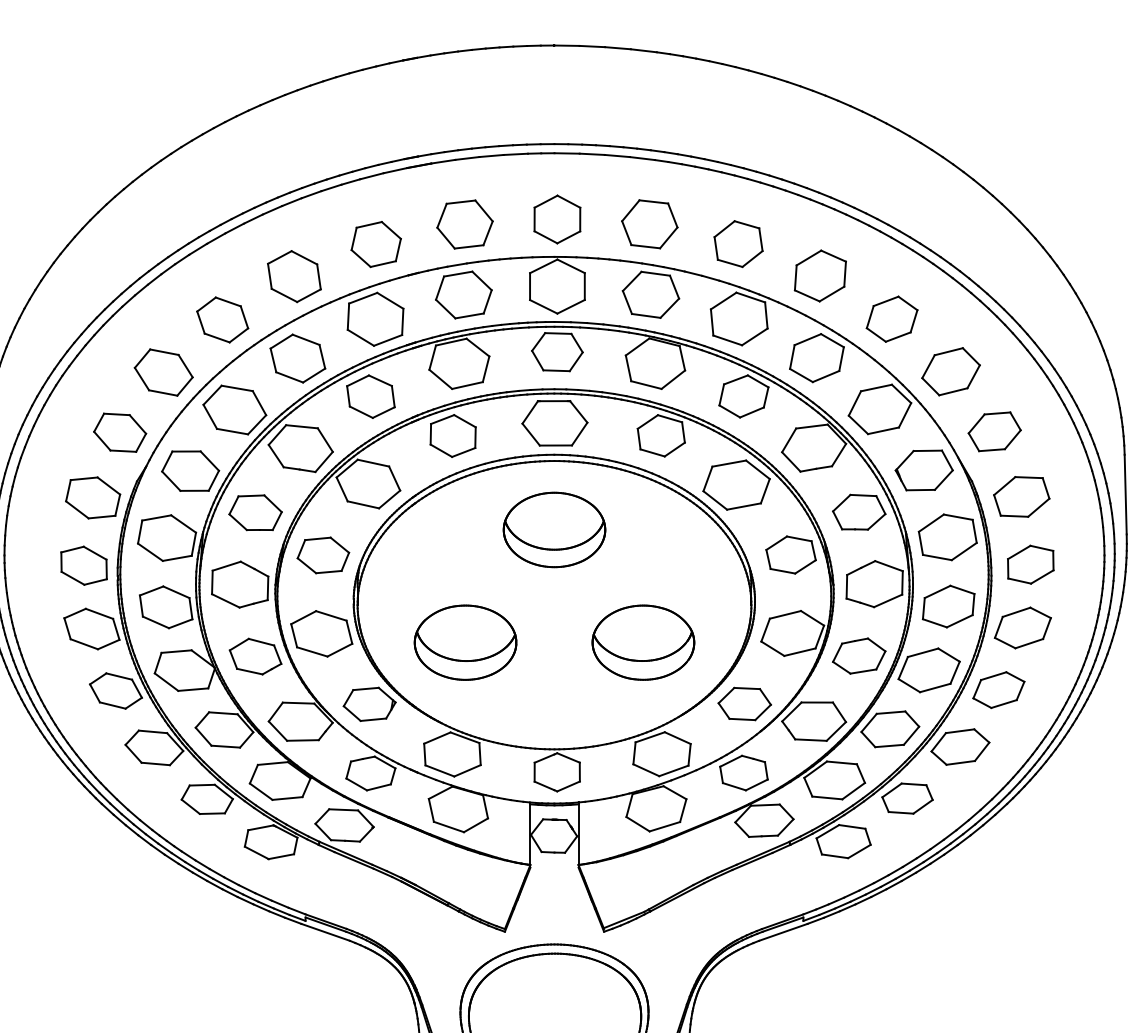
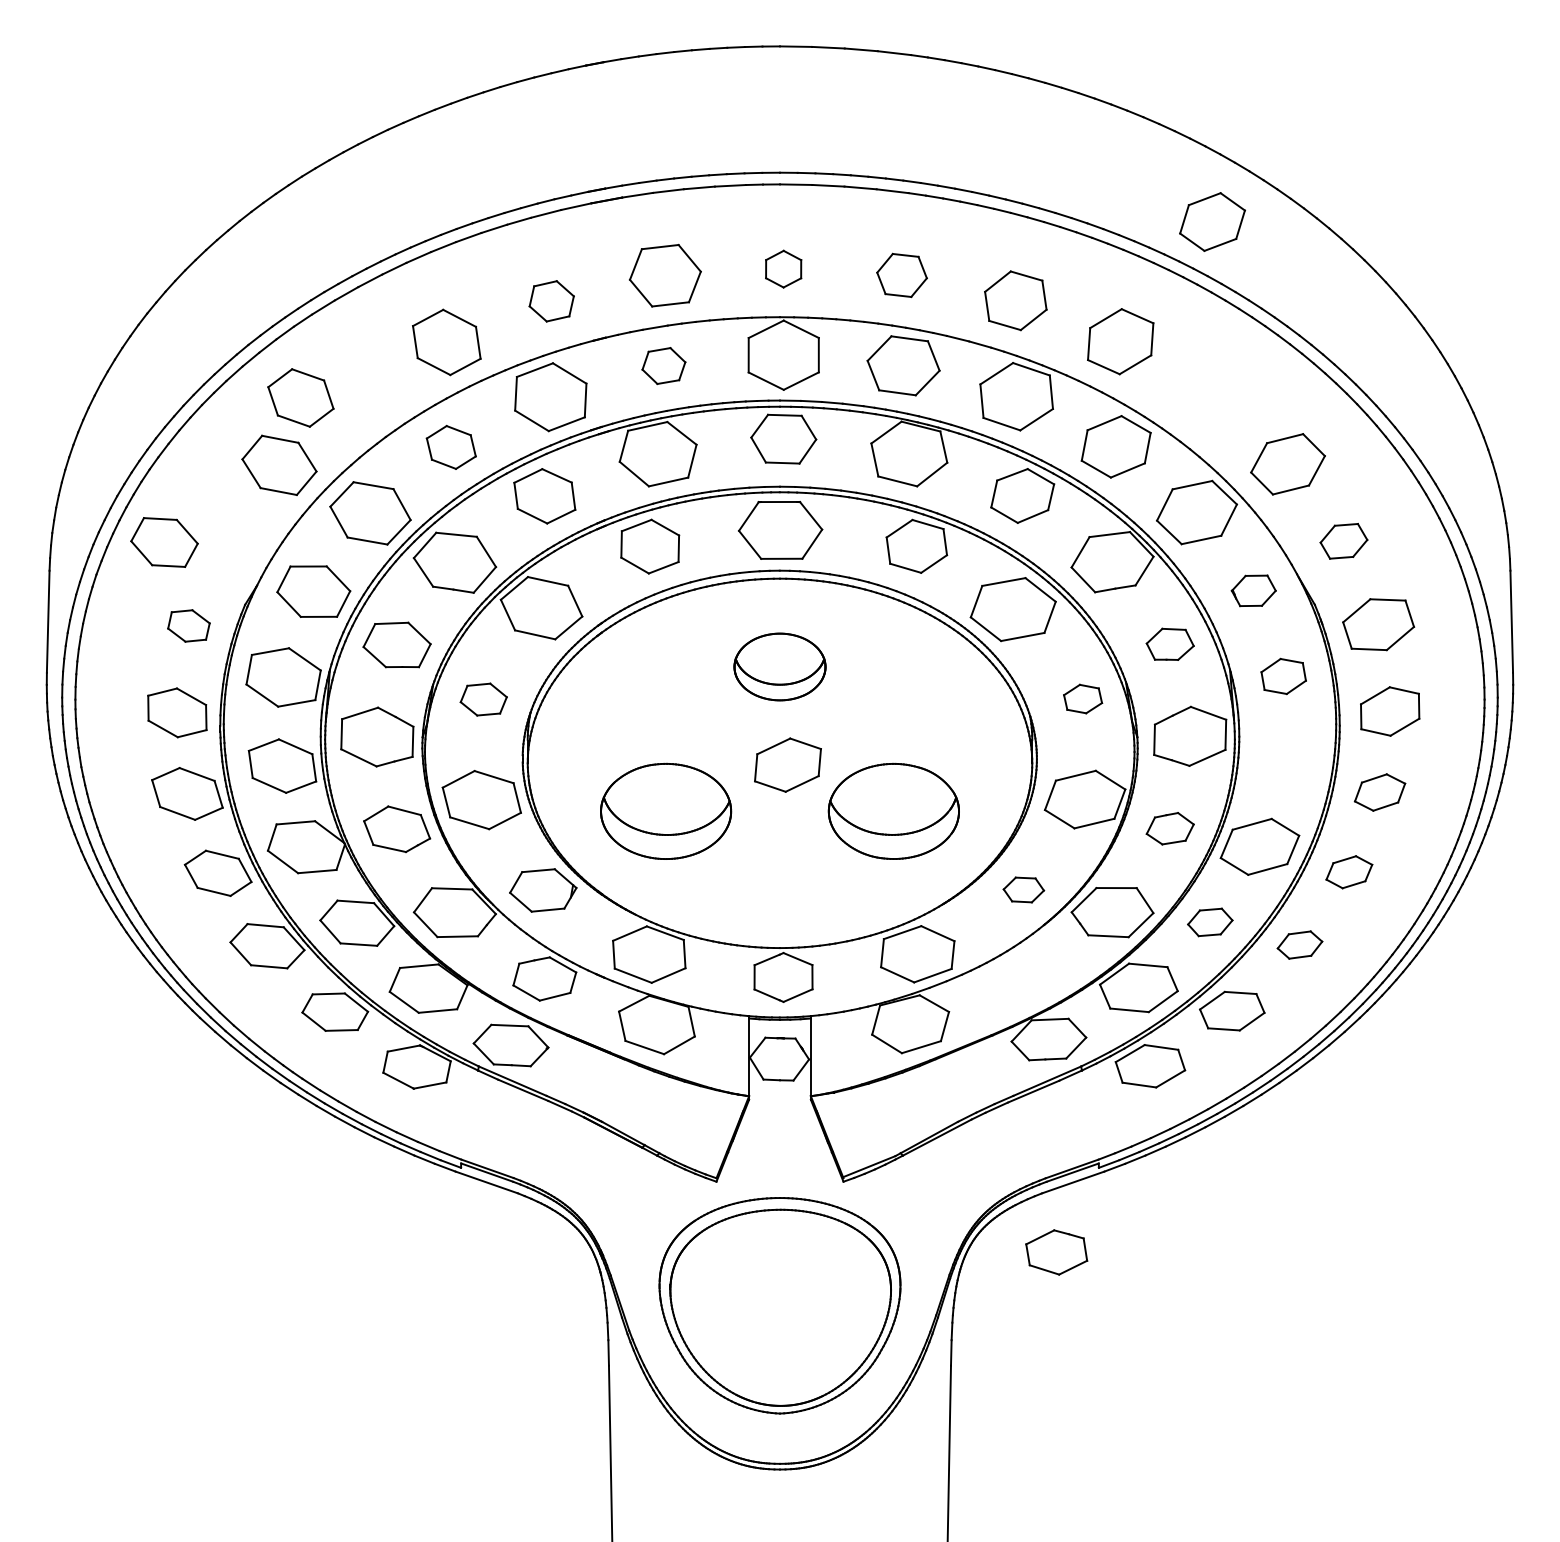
part: (557, 218) -> (783, 268), size x0.6
part: (649, 224) -> (901, 275), size x0.7
part: (376, 244) -> (551, 301), size x0.7
part: (463, 294) -> (663, 365), size x0.6
part: (892, 318) -> (1212, 221), moved
part: (222, 319) -> (300, 397), moved
part: (298, 358) -> (451, 447), size x0.7
part: (994, 431) -> (1343, 541), size x0.7
part: (120, 432) -> (164, 542), moved
part: (924, 470) -> (1253, 590), size x0.6
part: (92, 497) -> (188, 625), size x0.6
part: (858, 512) -> (1169, 644), size x0.7
part: (554, 529) -> (779, 666), size x0.7
part: (947, 537) -> (1283, 676), size x0.6
part: (790, 554) -> (1082, 698), size x0.6
part: (323, 555) -> (483, 699), size x0.7
part: (948, 606) -> (787, 764), moved
part: (1022, 627) -> (1379, 792), size x0.7
part: (858, 656) -> (1169, 828), size x0.7
part: (999, 690) -> (1349, 872), size x0.7
part: (744, 703) -> (1023, 889), size x0.6
part: (890, 729) -> (1210, 922), size x0.6
part: (960, 746) -> (1299, 944), size x0.6
part: (743, 773) -> (1056, 1252), moved

